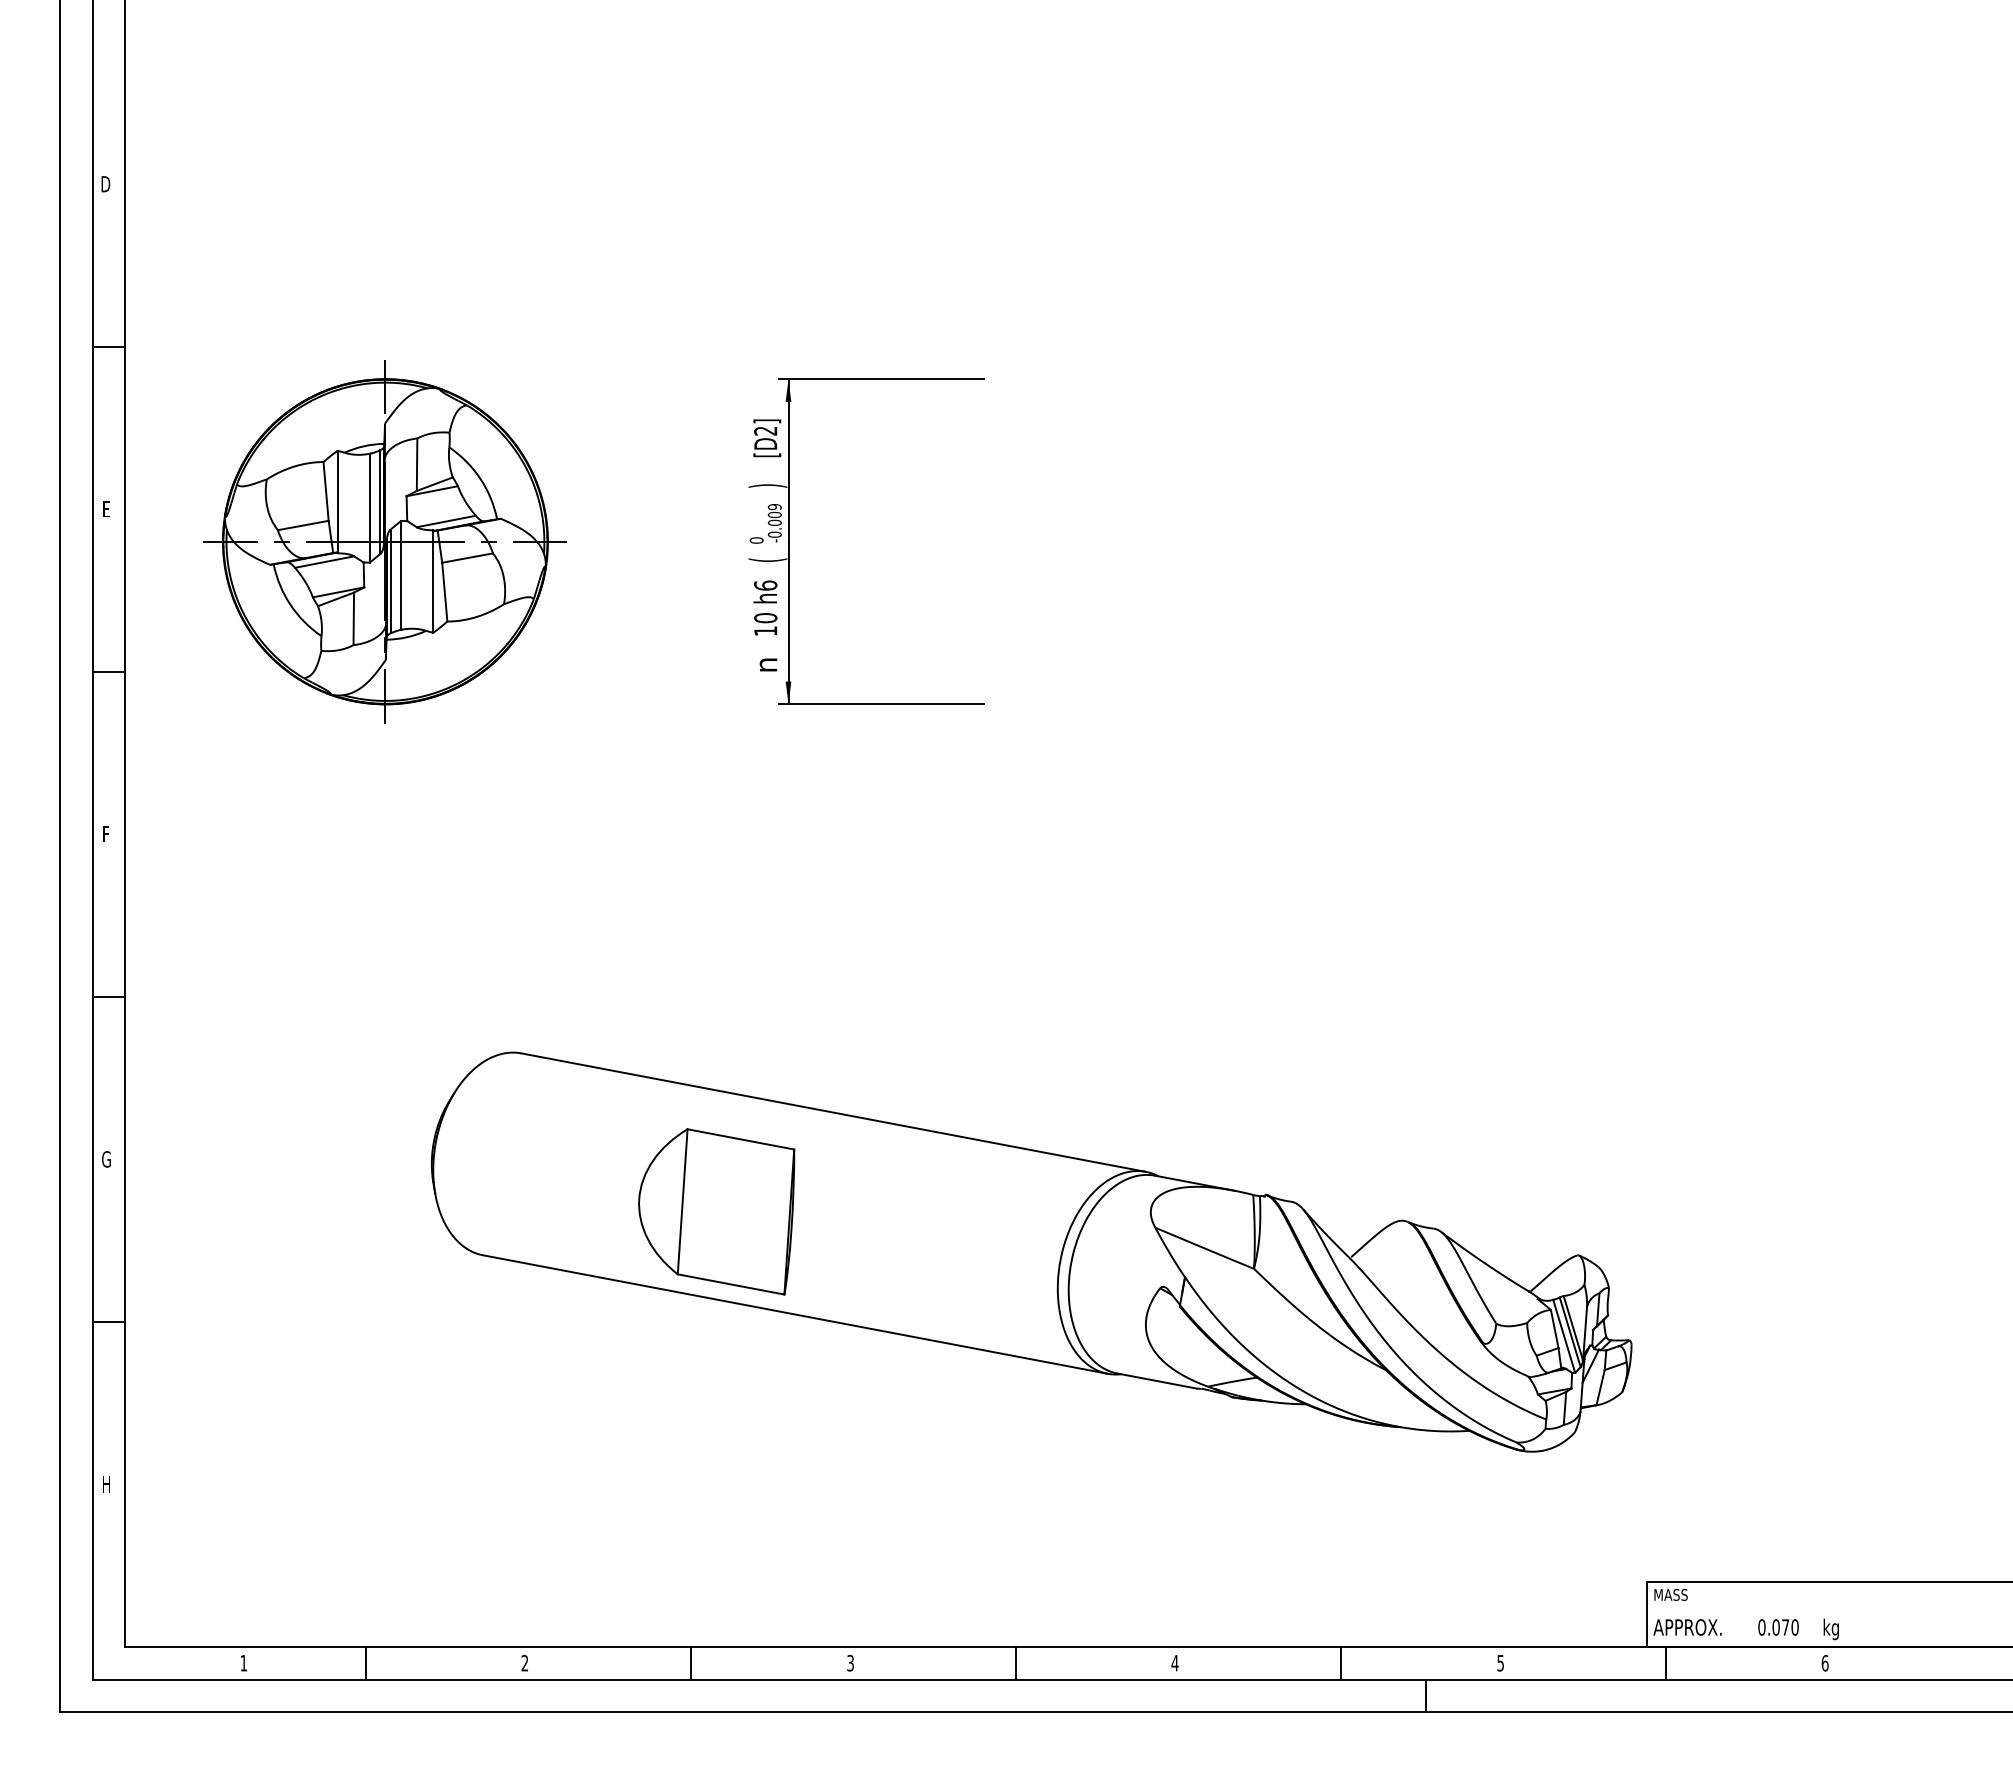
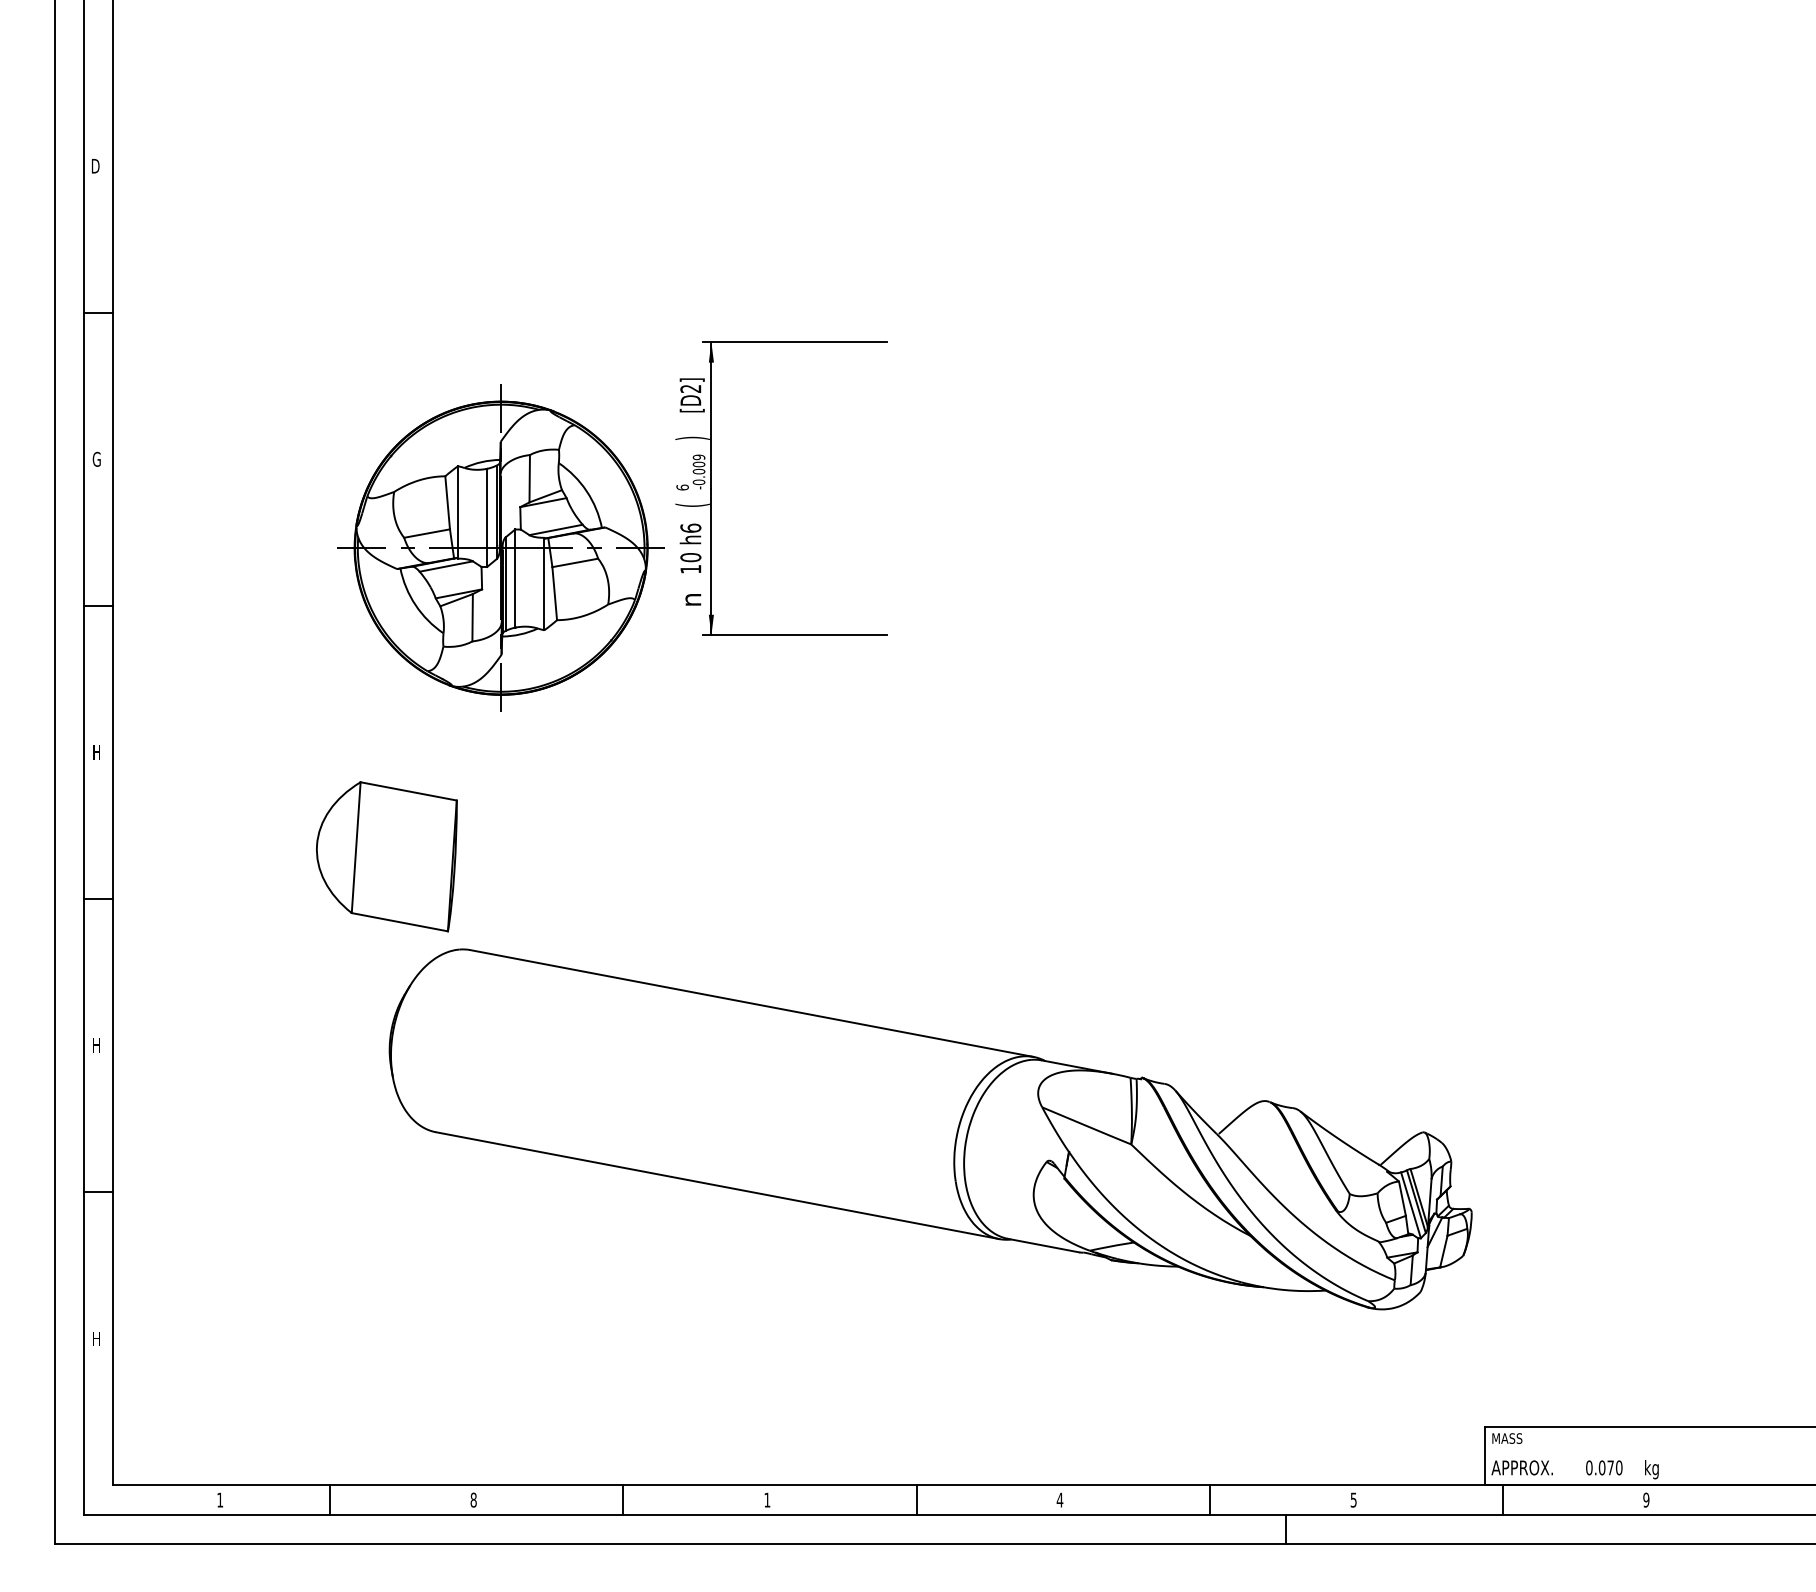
text: (106, 508) -> (96, 458), E -> G
text: (756, 540) -> (682, 487), 0 -> 6
part: (384, 541) -> (500, 547), moved
text: (107, 833) -> (97, 751), F -> H
text: (106, 1159) -> (96, 1045), G -> H
part: (716, 1211) -> (386, 856), moved
text: (850, 1662) -> (767, 1499), 3 -> 1
text: (1824, 1662) -> (1645, 1499), 6 -> 9
text: (524, 1663) -> (473, 1500), 2 -> 8

